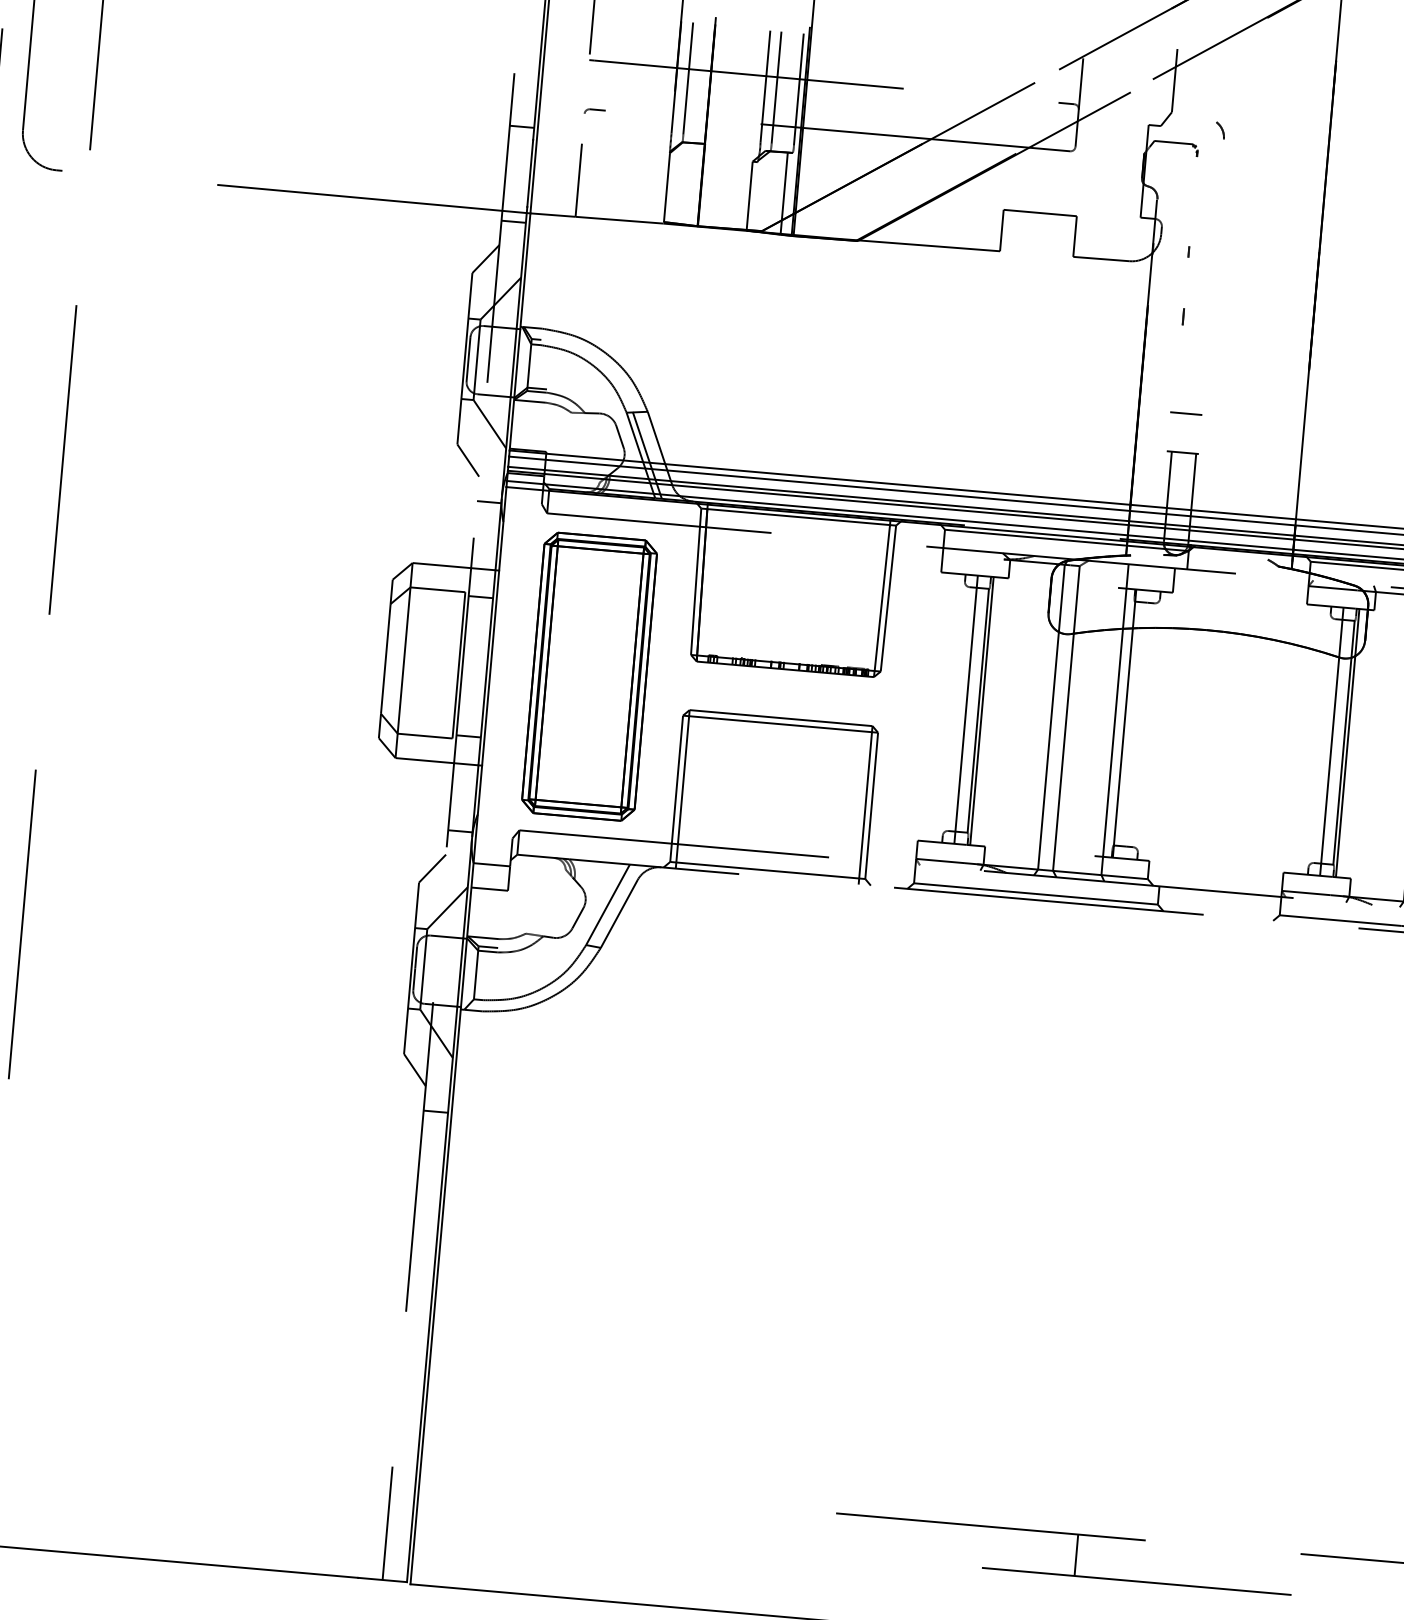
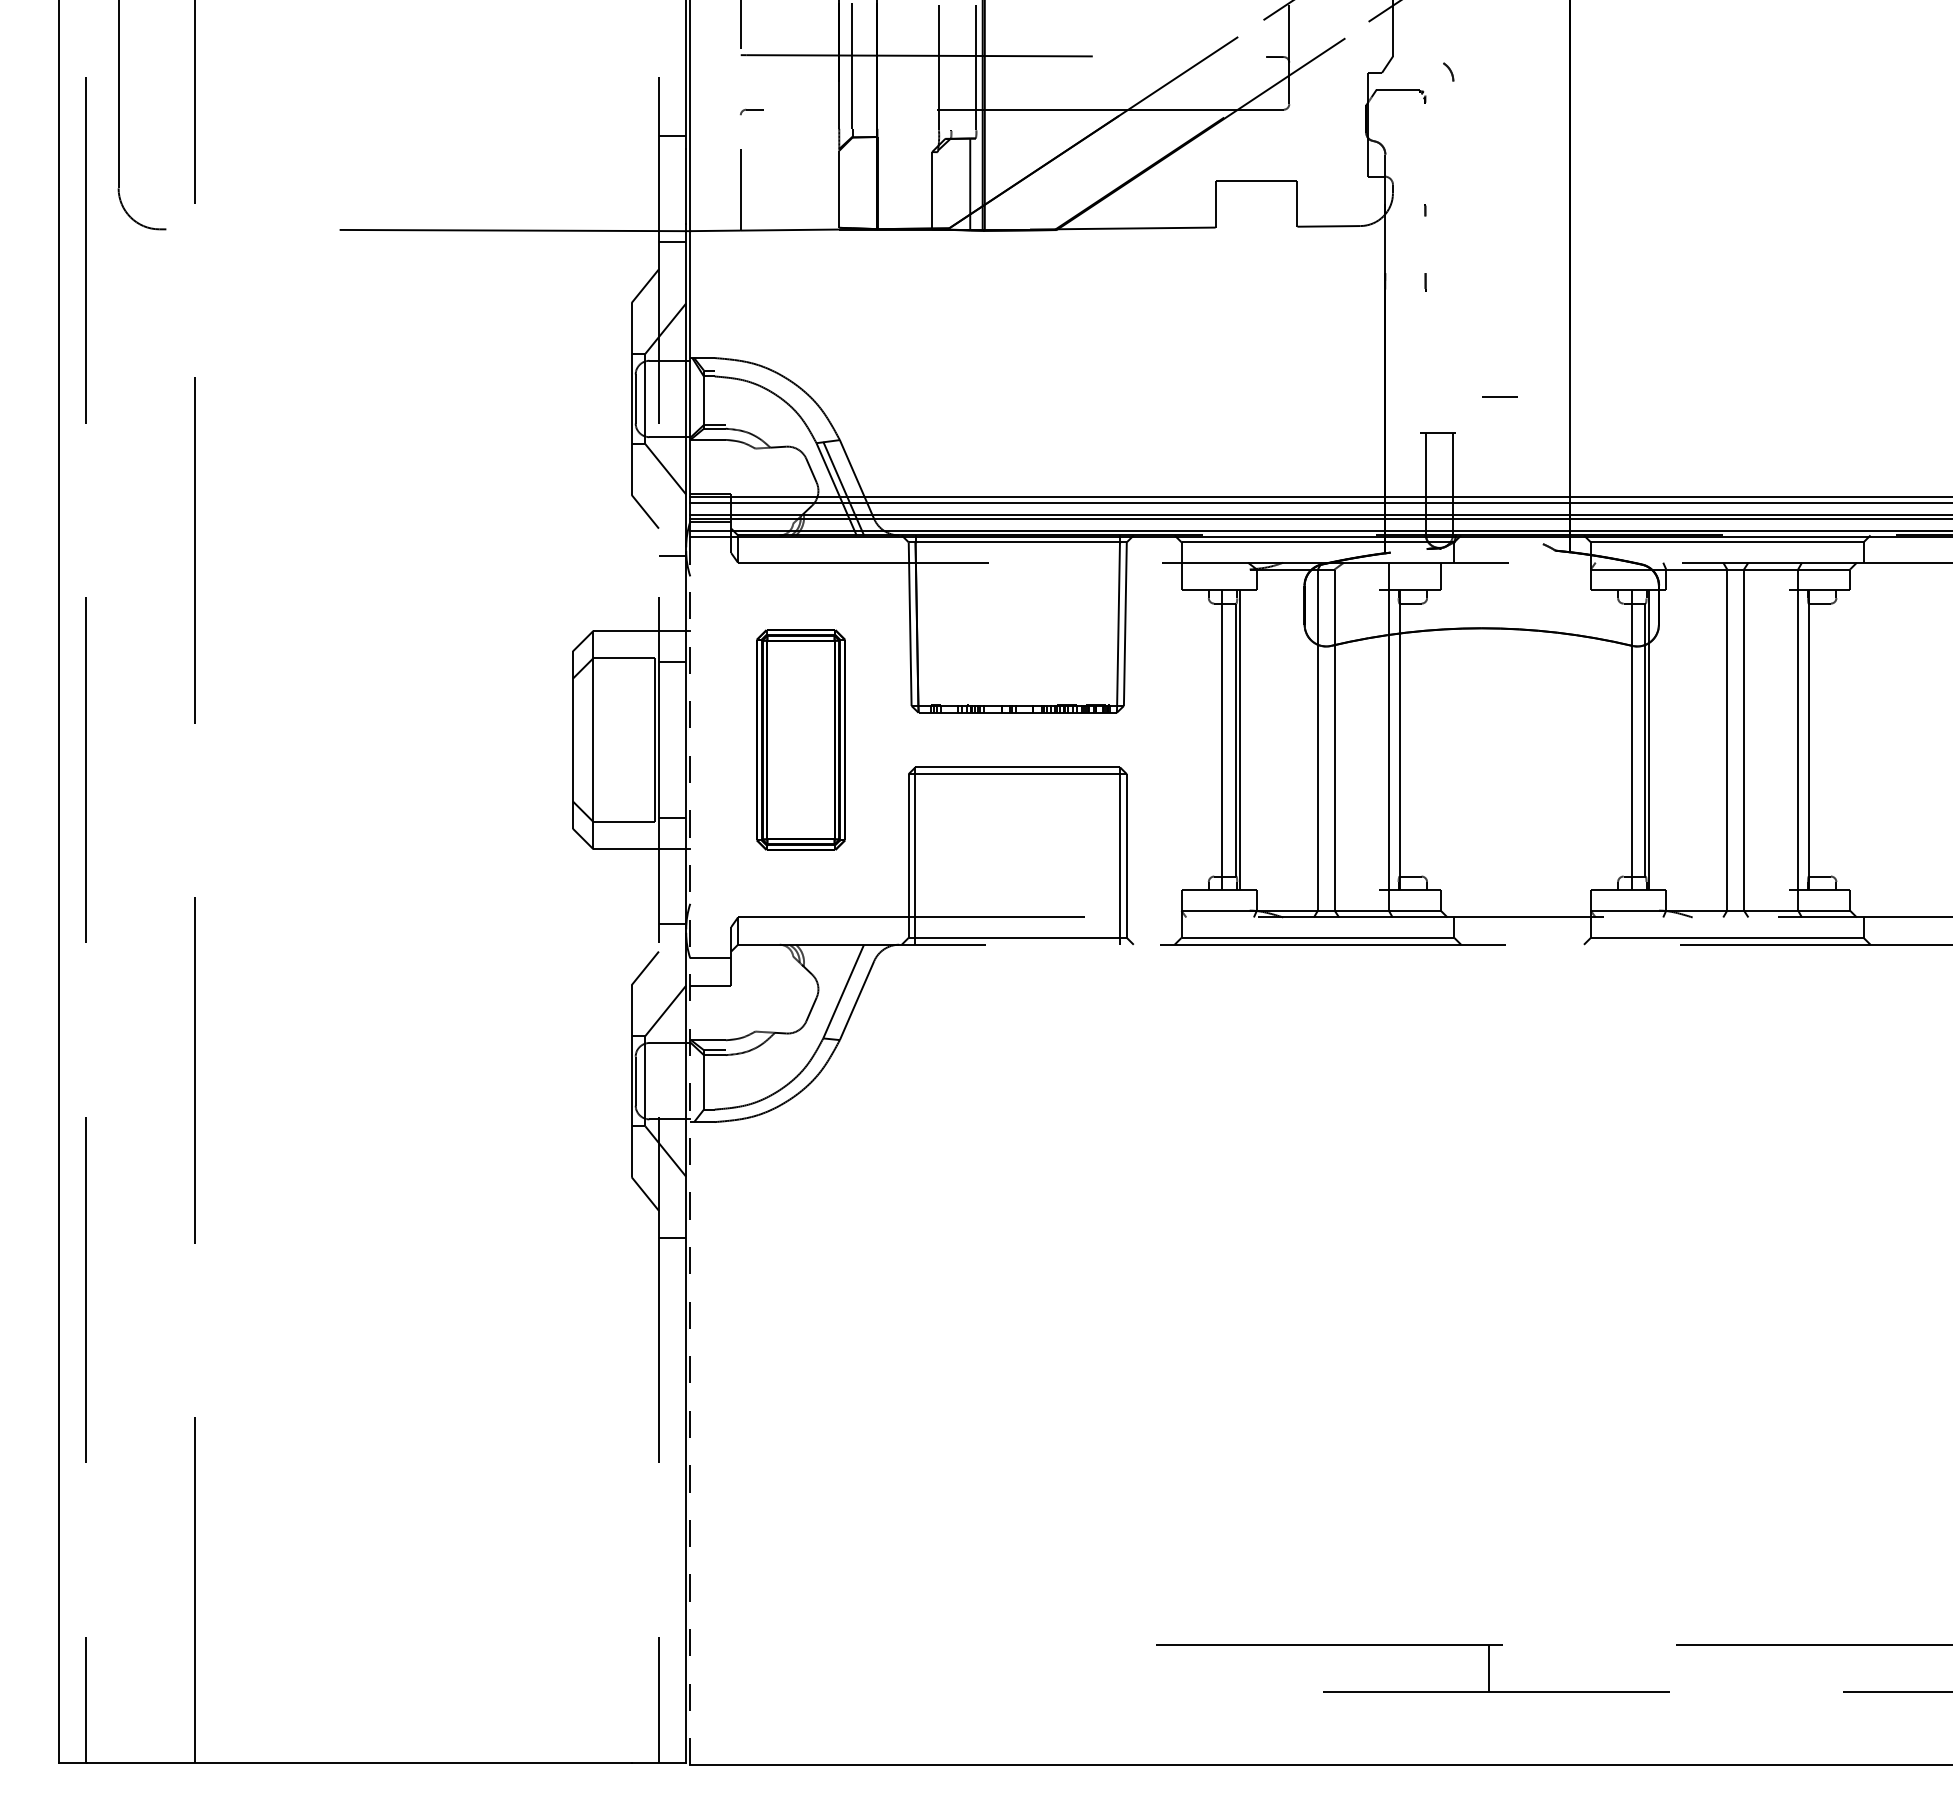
line: (776, 87) -> (951, 67), removed
line: (1185, 413) -> (1499, 396), moved
part: (589, 676) -> (800, 739), size x0.7
line: (458, 1035) -> (690, 1151), solid -> dashed
line: (1076, 1555) -> (1489, 1668), moved

